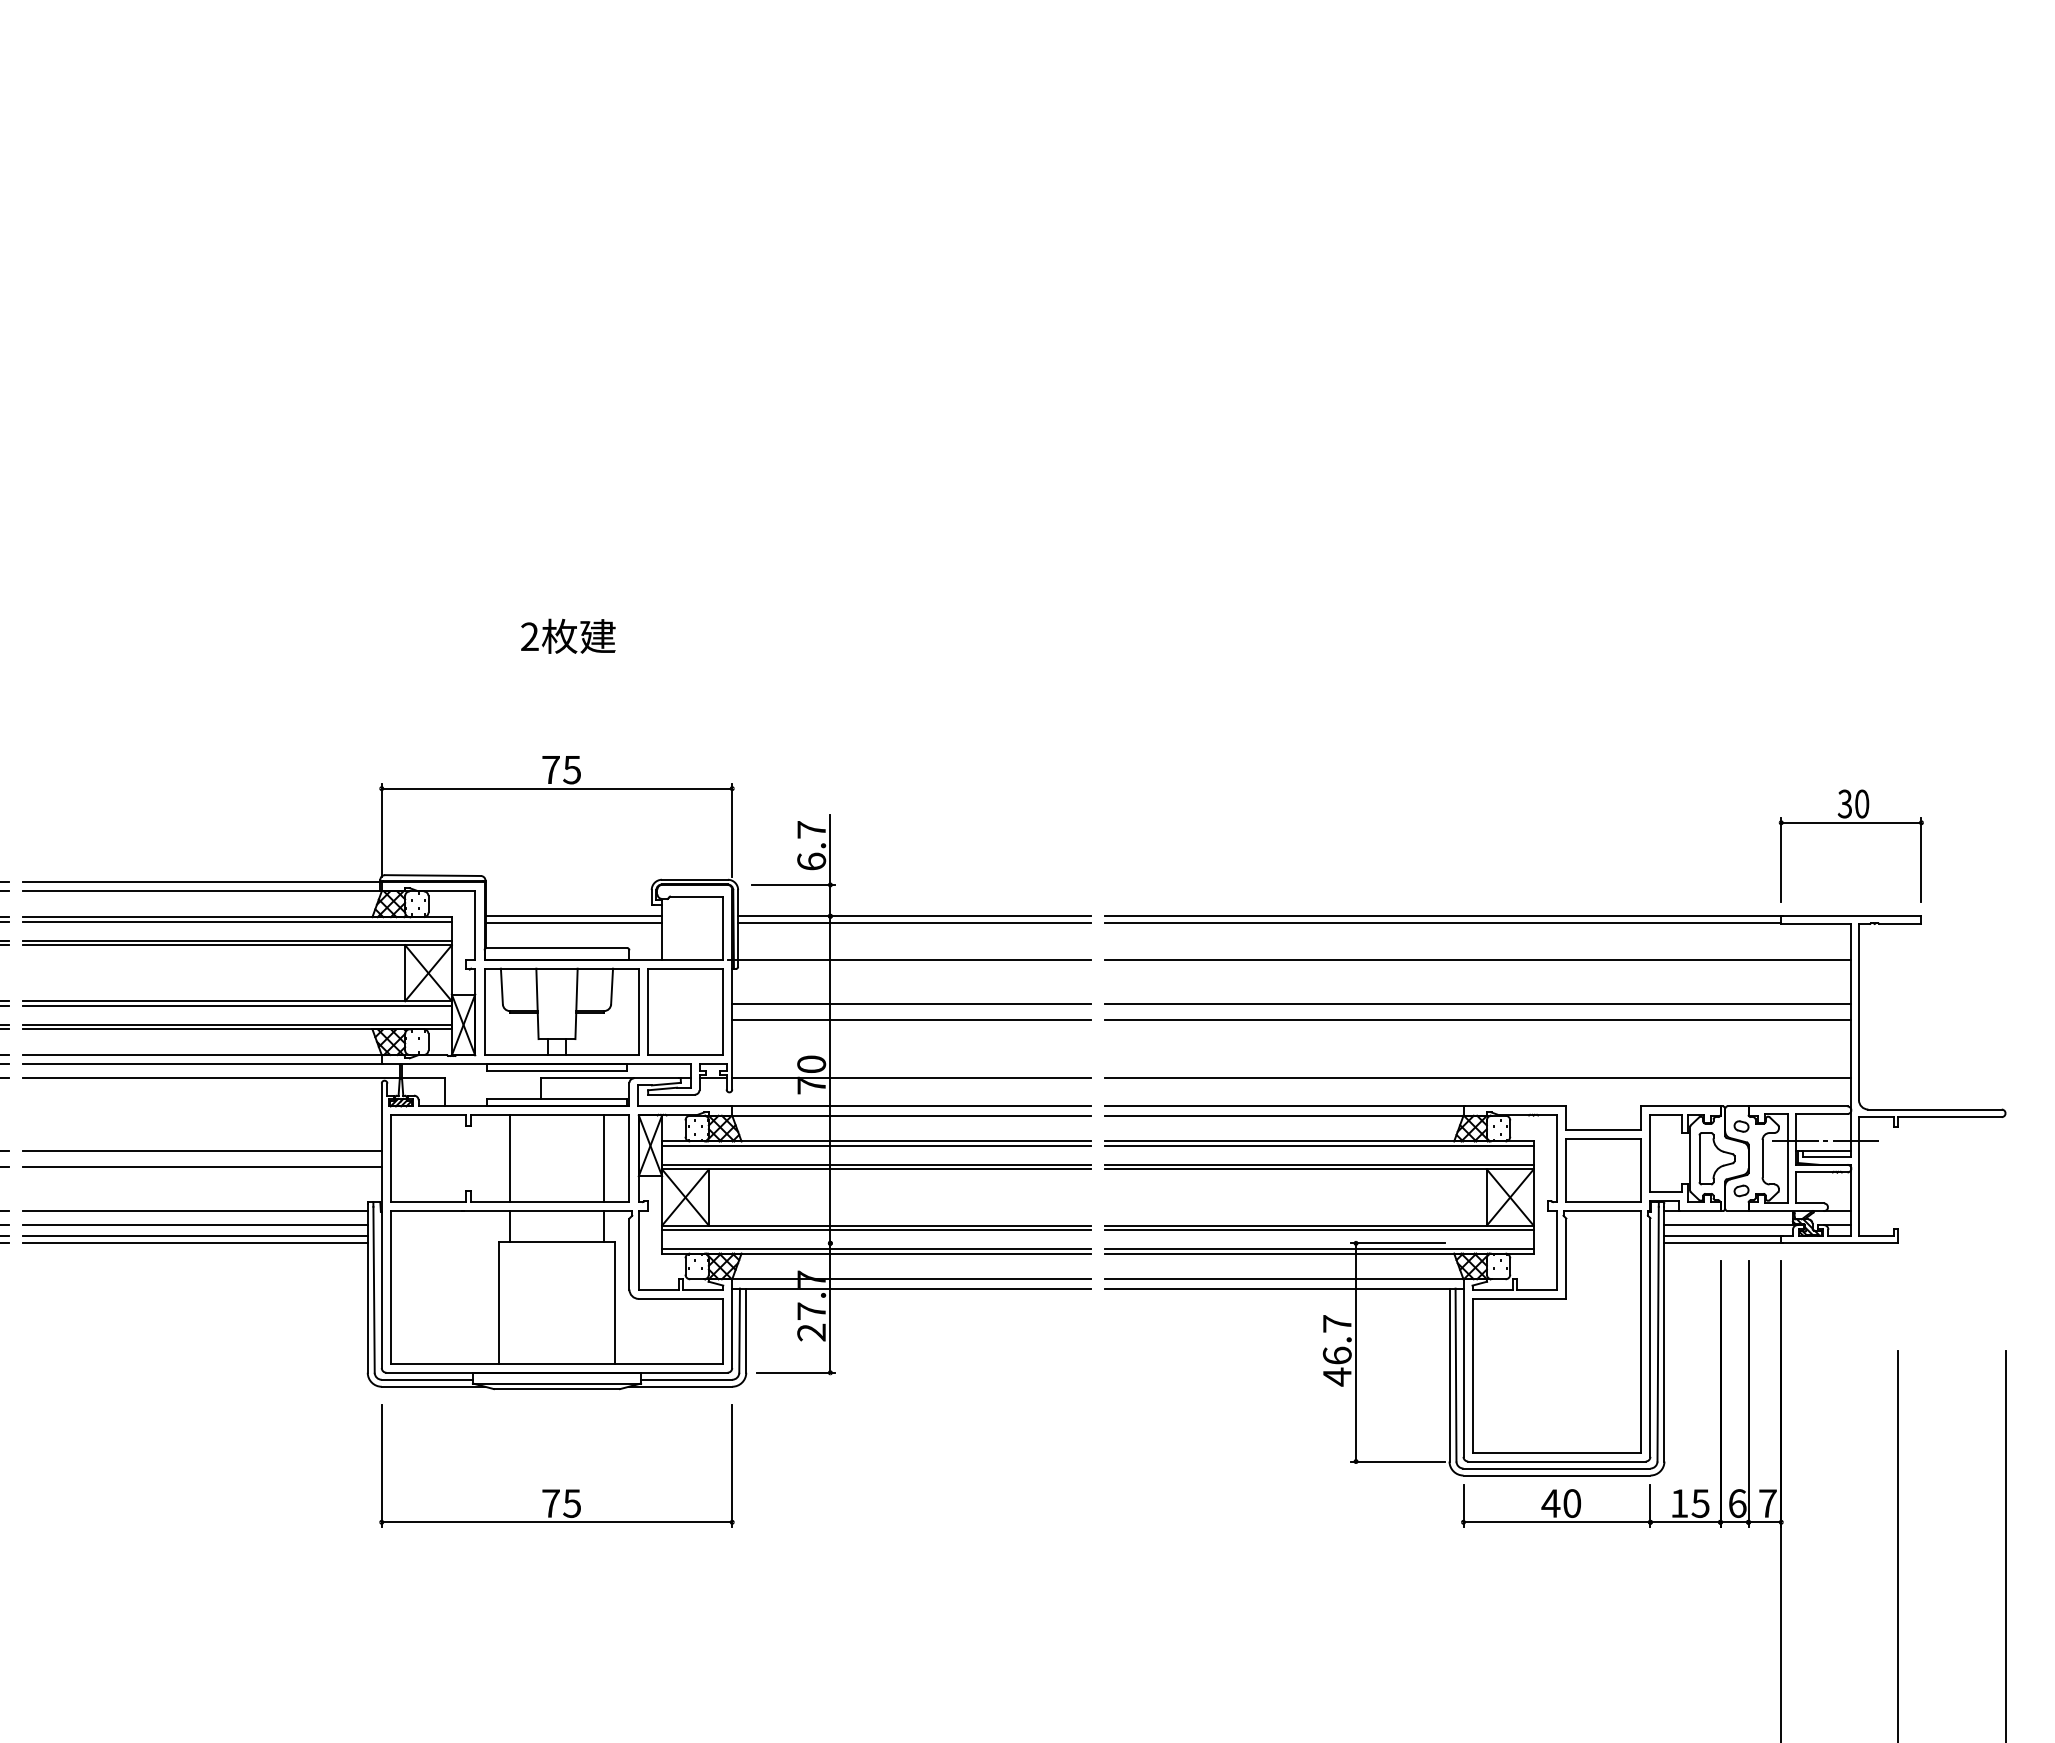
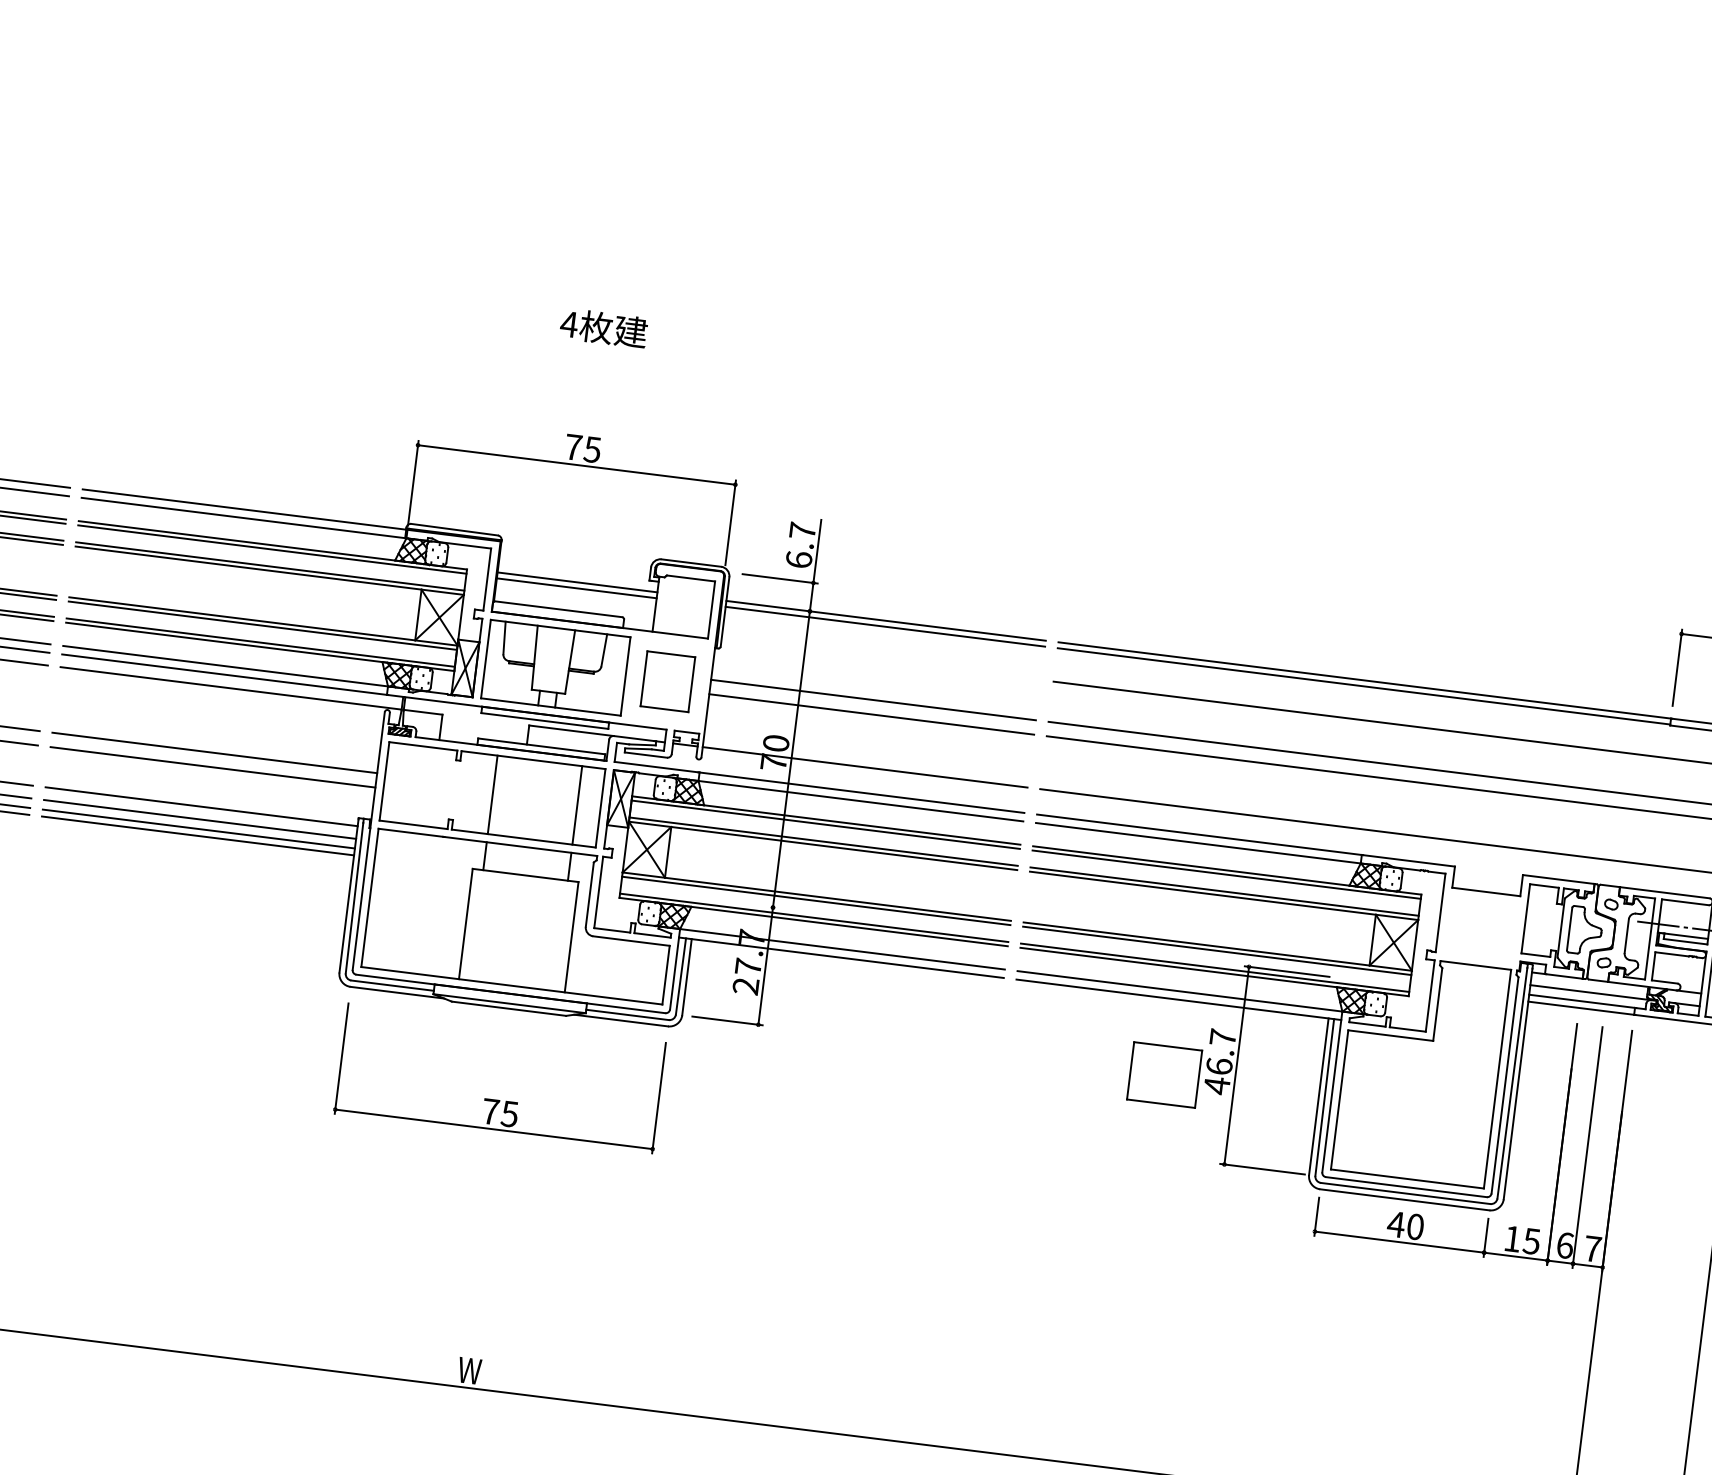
text: (529, 636) -> (568, 324), 2 -> 4
line: (908, 959) -> (875, 659), removed
part: (685, 1011) -> (667, 681), size x0.7
part: (1603, 1170) -> (1164, 1075), moved

